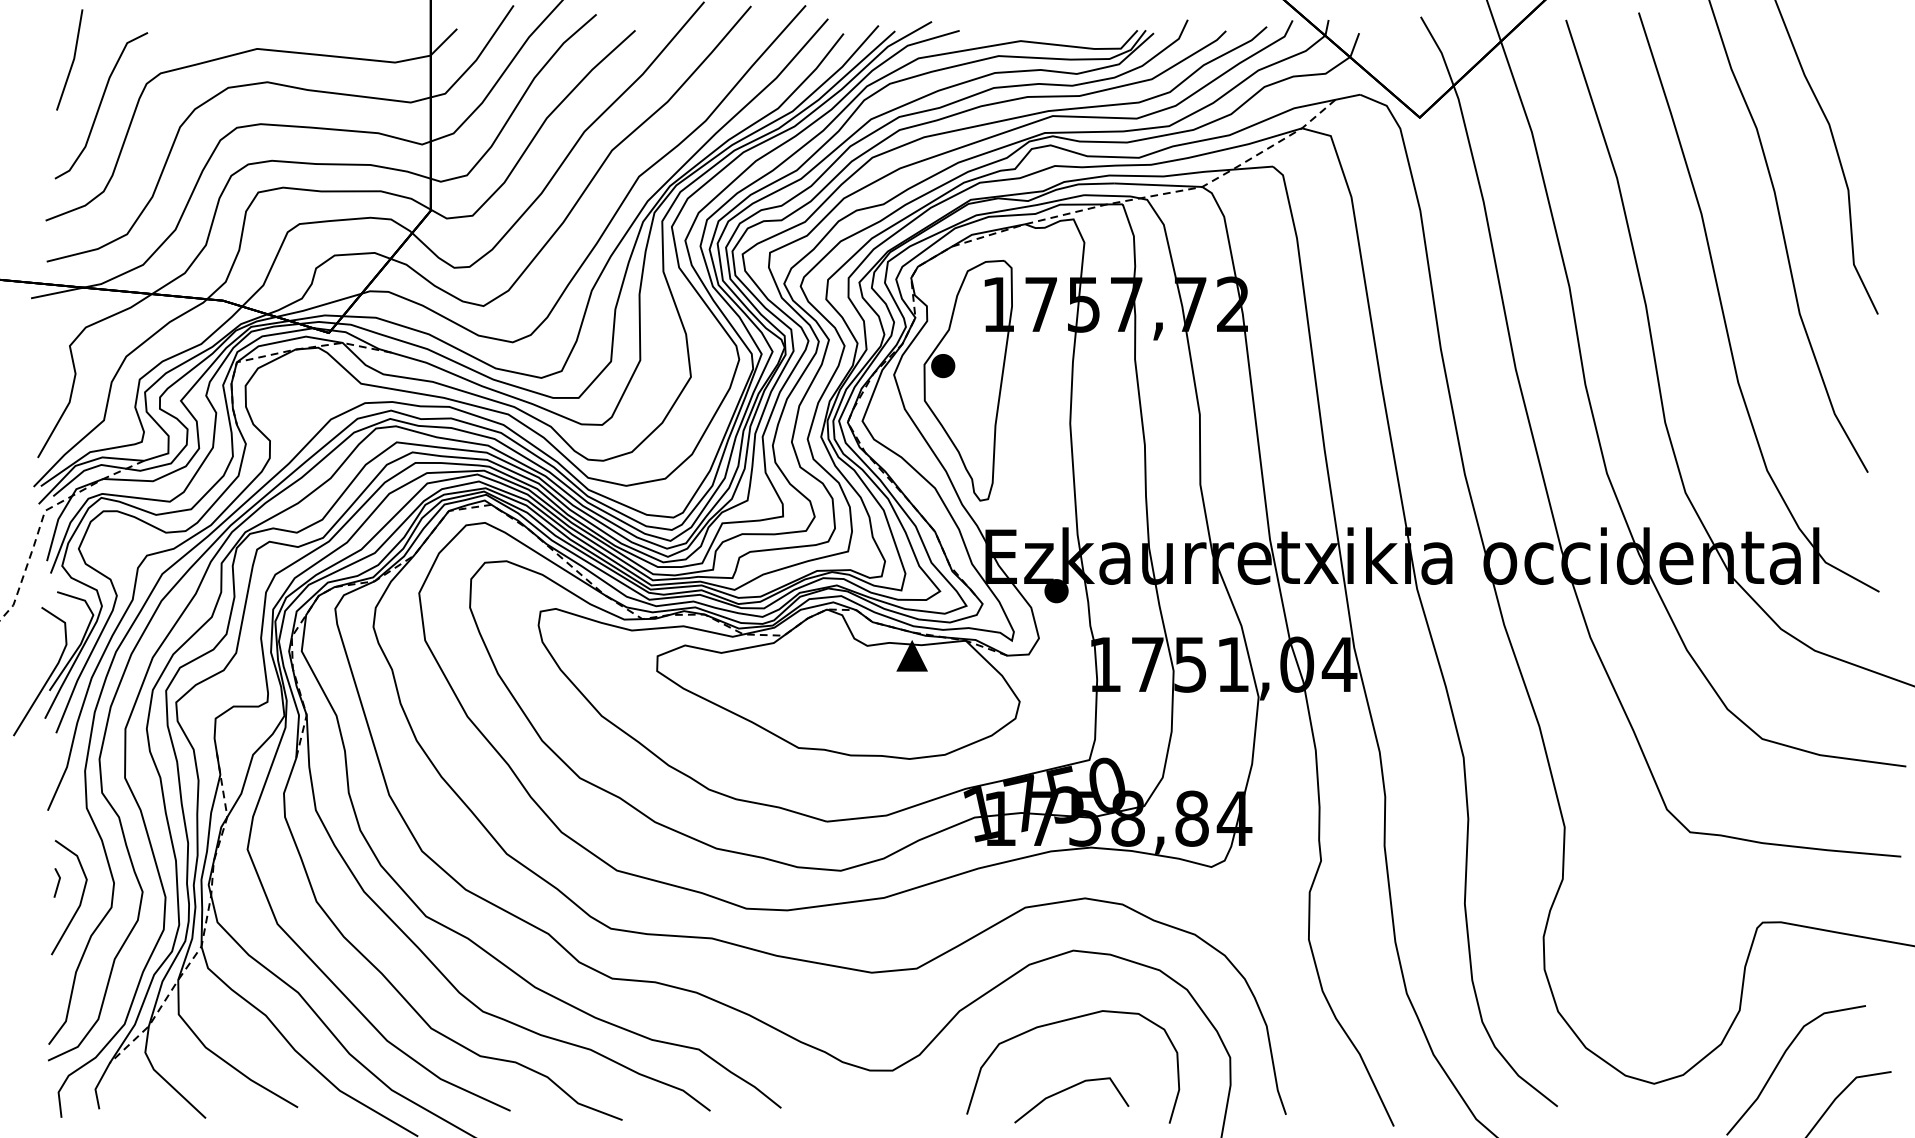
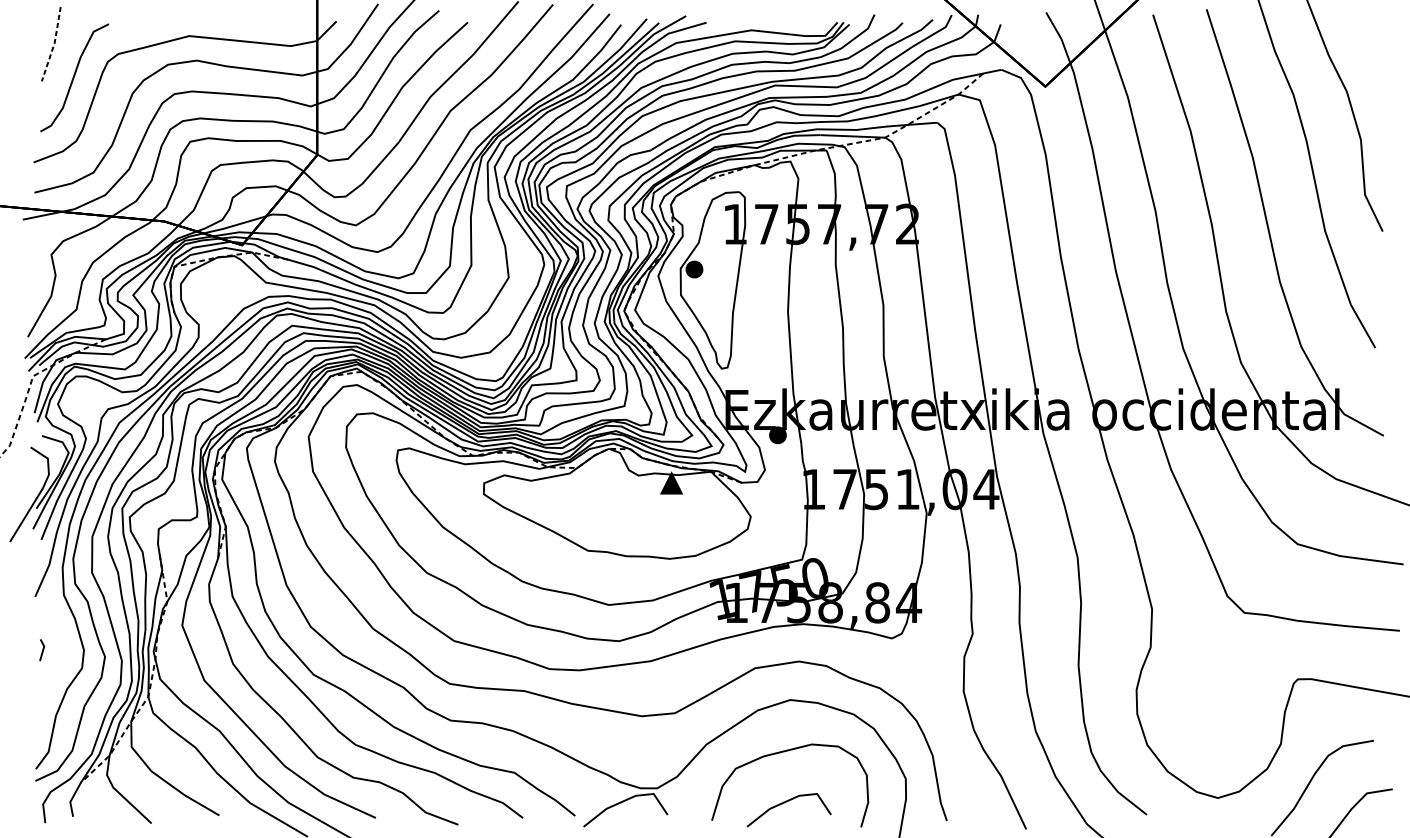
line: (73, 60) -> (54, 44), solid -> dashed
line: (80, 899) -> (59, 662), removed
line: (844, 1090) -> (621, 802), added

